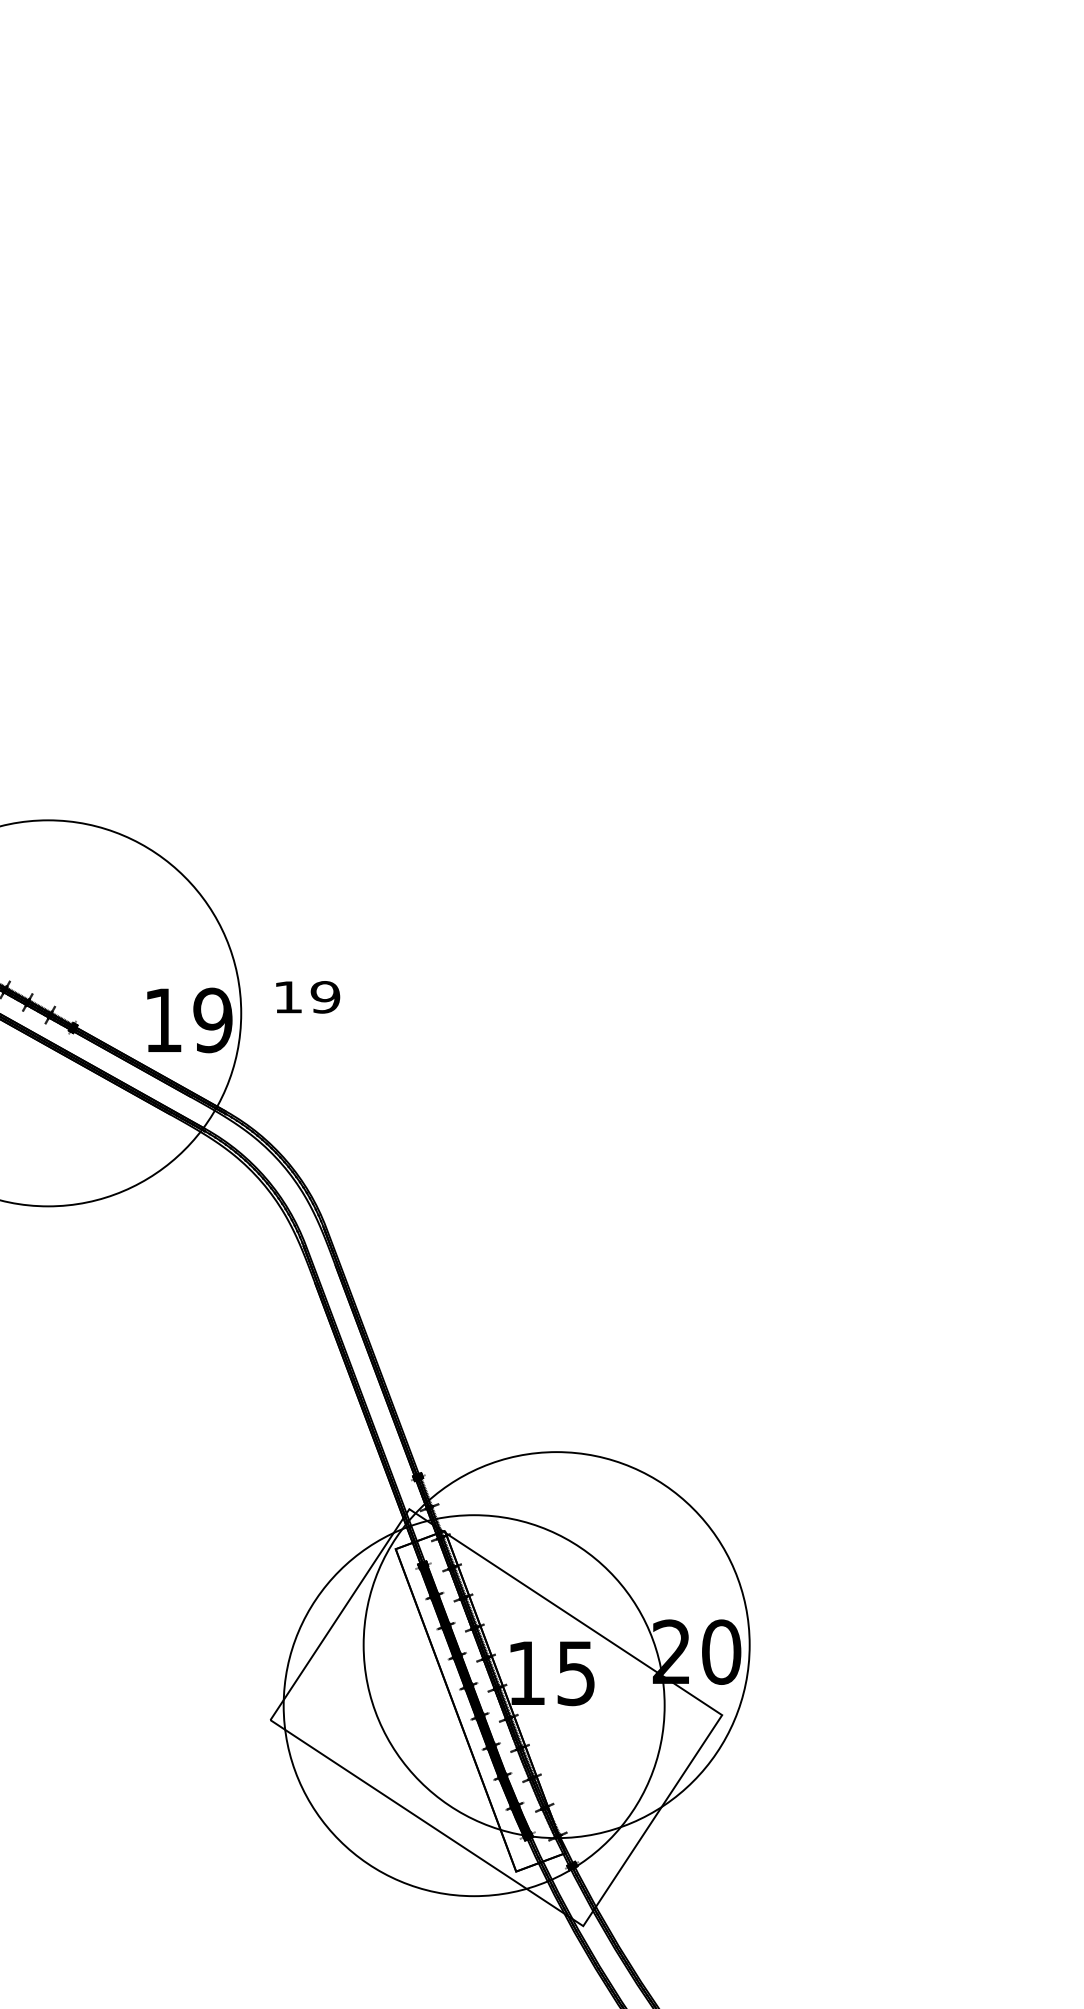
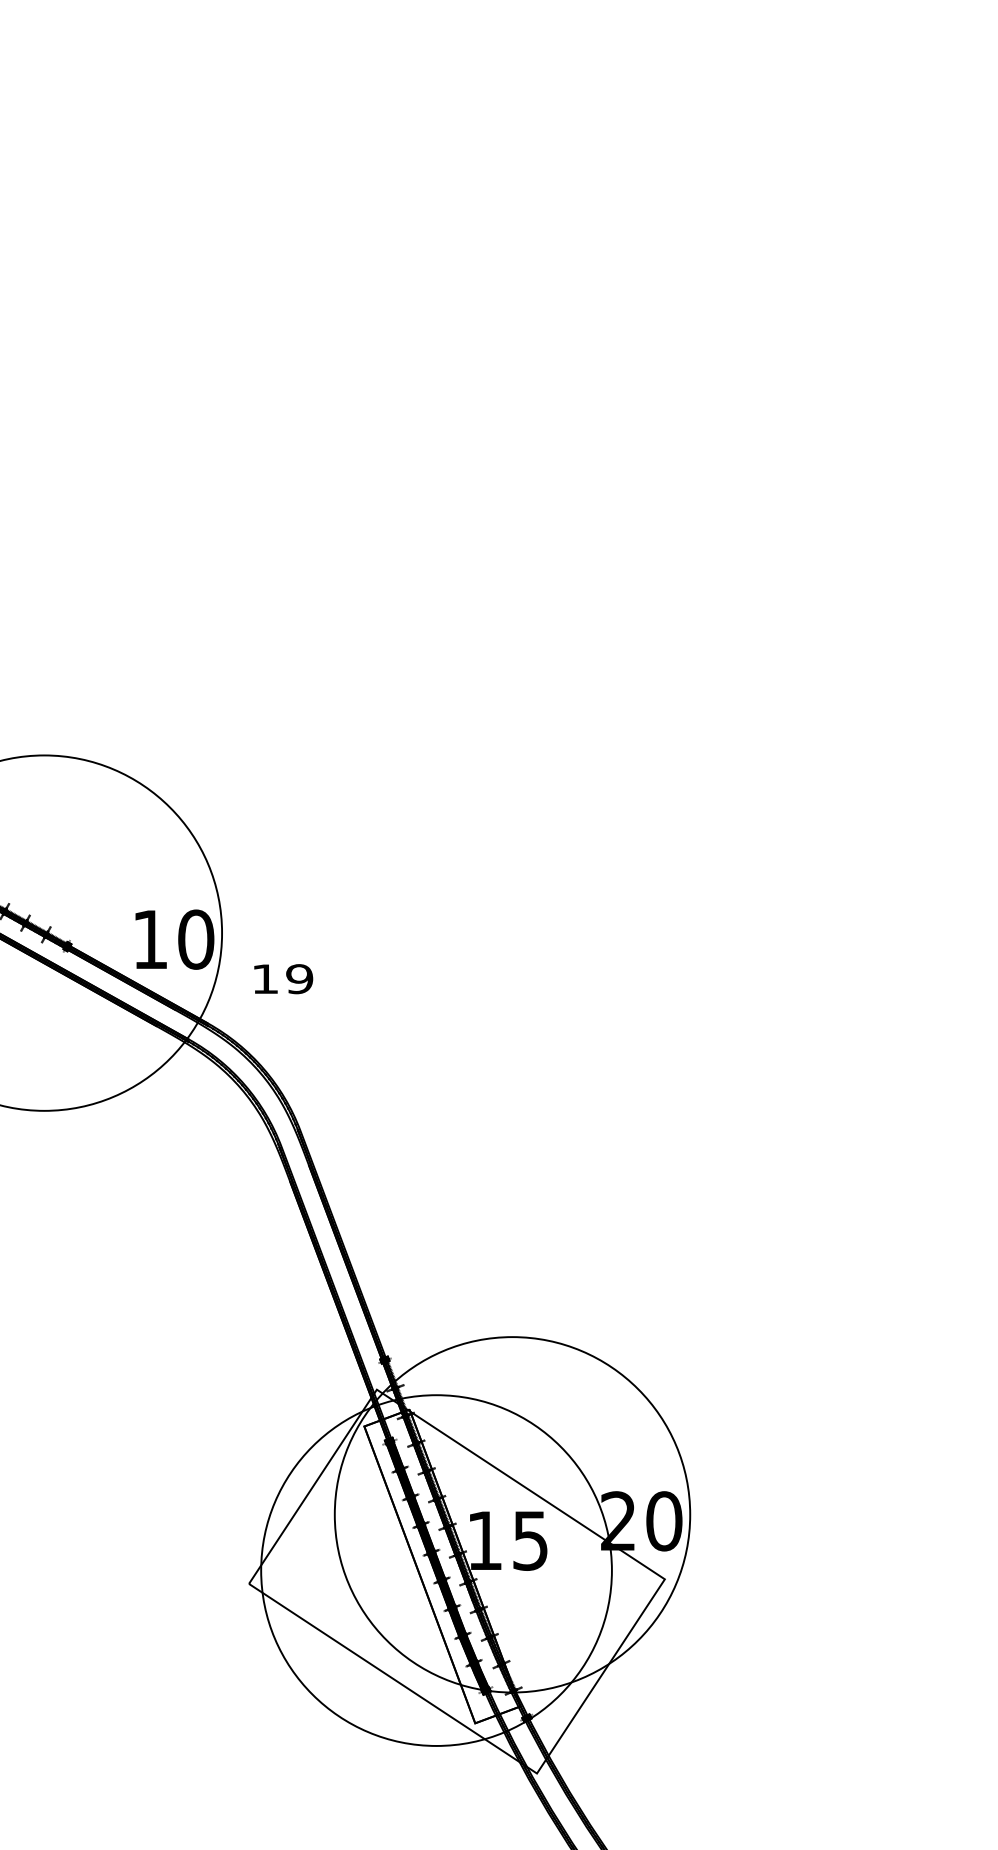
text: (308, 997) -> (284, 979), moved
text: (212, 1020) -> (195, 939), 19 -> 10

